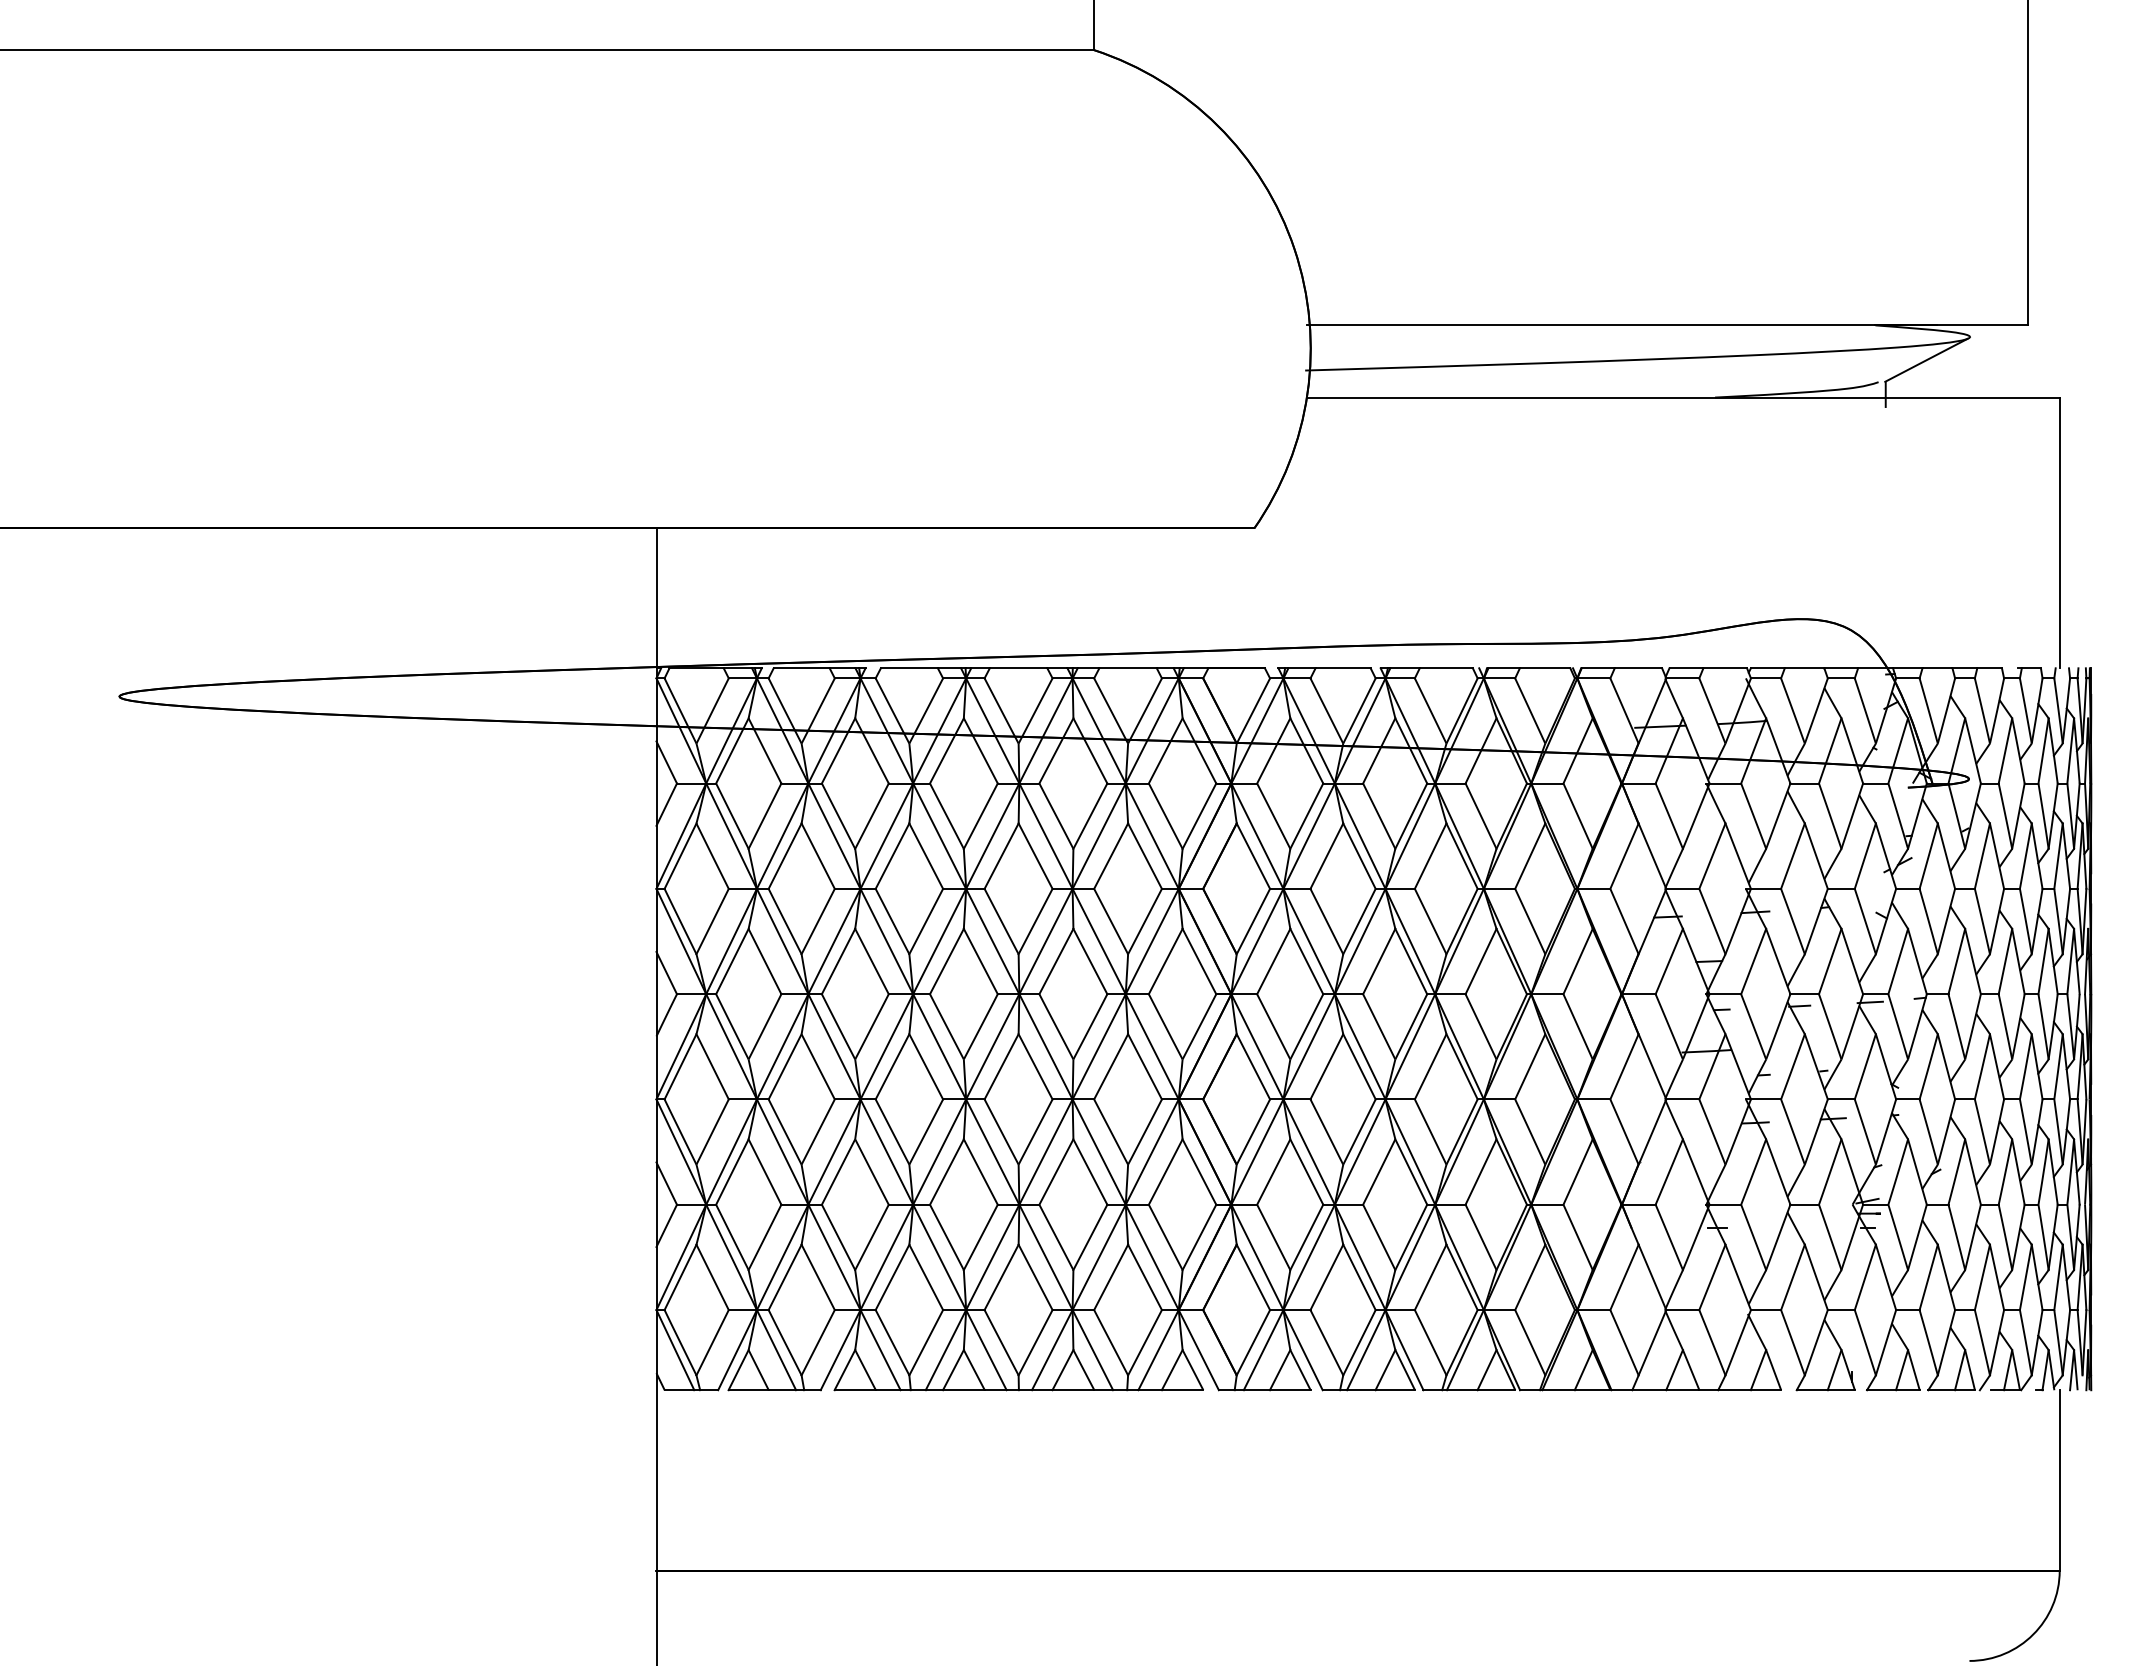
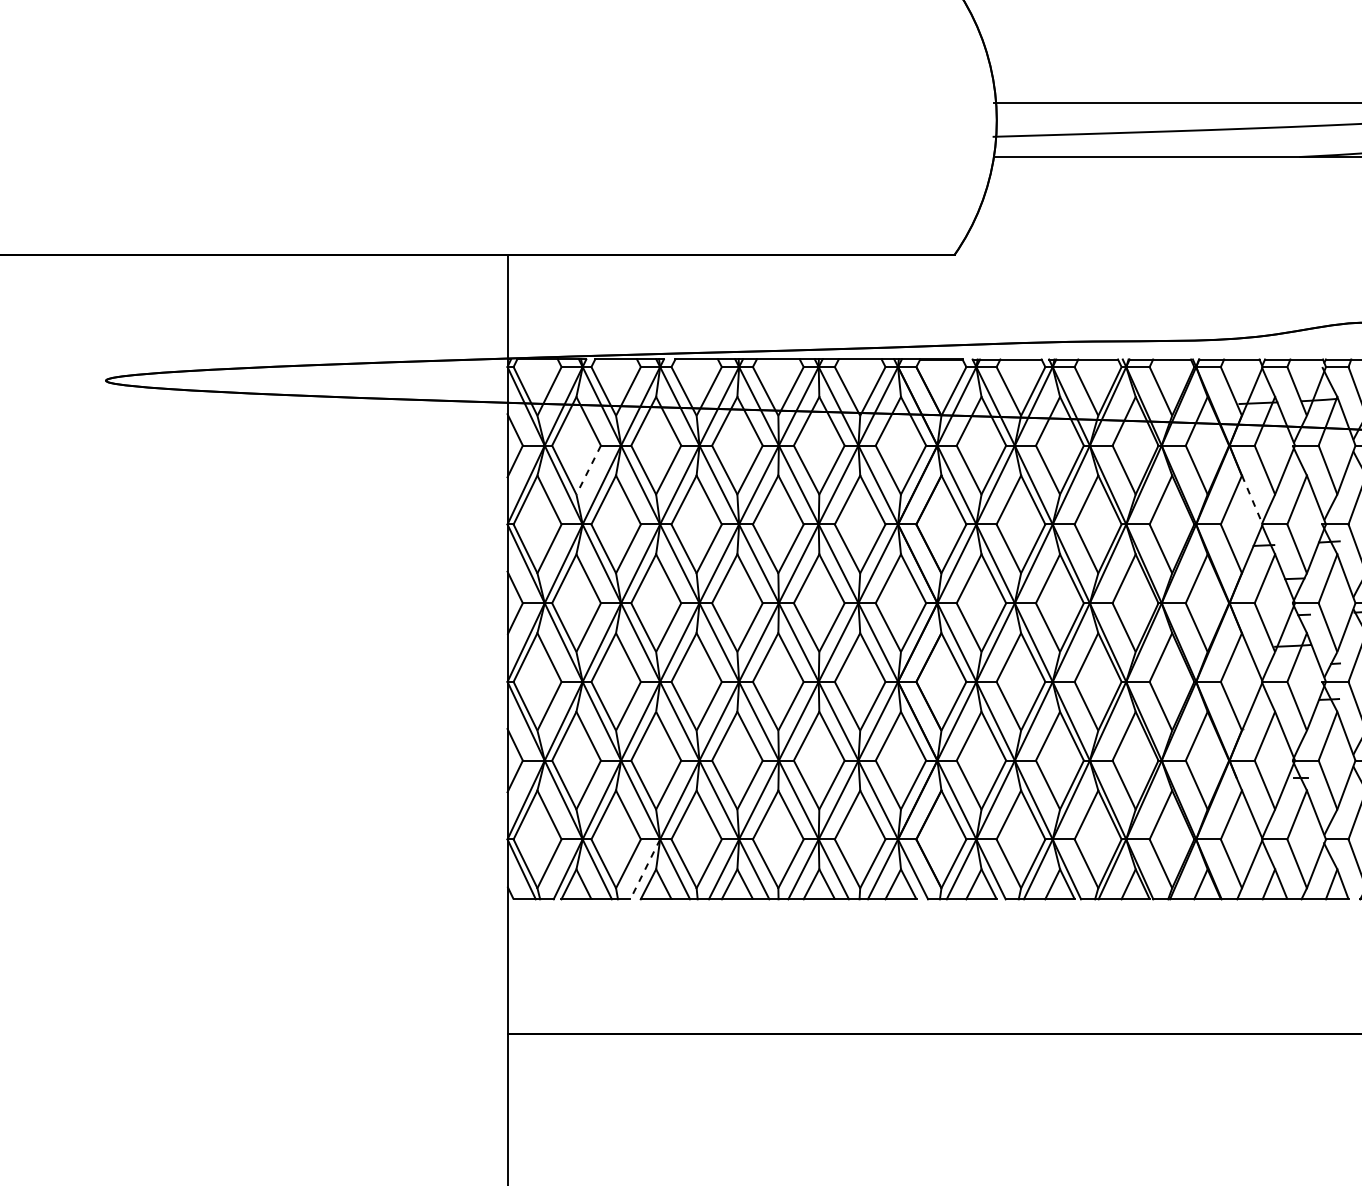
line: (765, 816) -> (589, 470), solid -> dashed
line: (1652, 856) -> (1252, 500), solid -> dashed
line: (840, 1350) -> (645, 869), solid -> dashed

